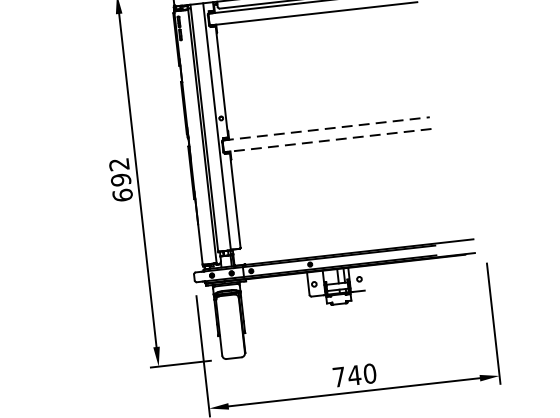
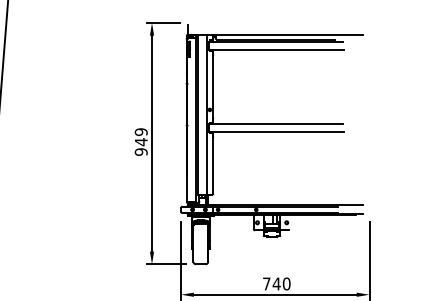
line: (326, 129) -> (276, 124), dashed -> solid
line: (326, 140) -> (275, 131), dashed -> solid
text: (119, 179) -> (140, 141), 692 -> 949

